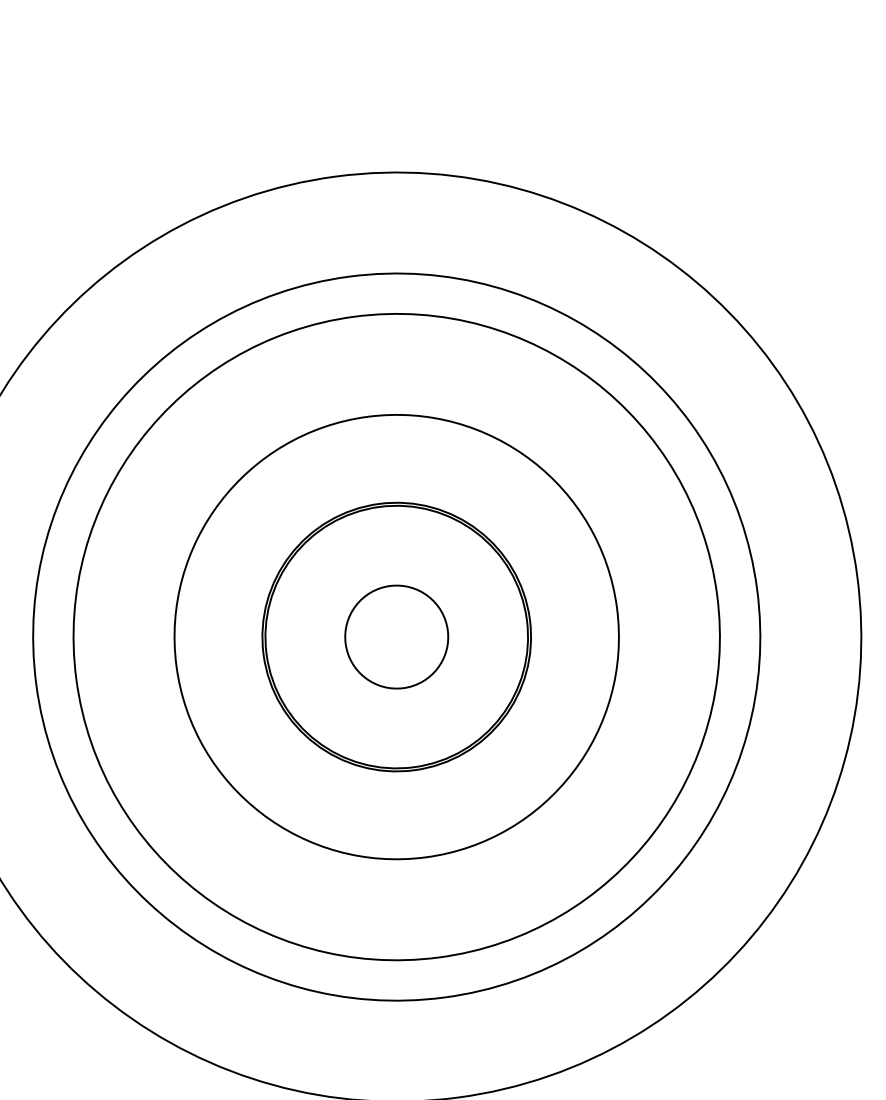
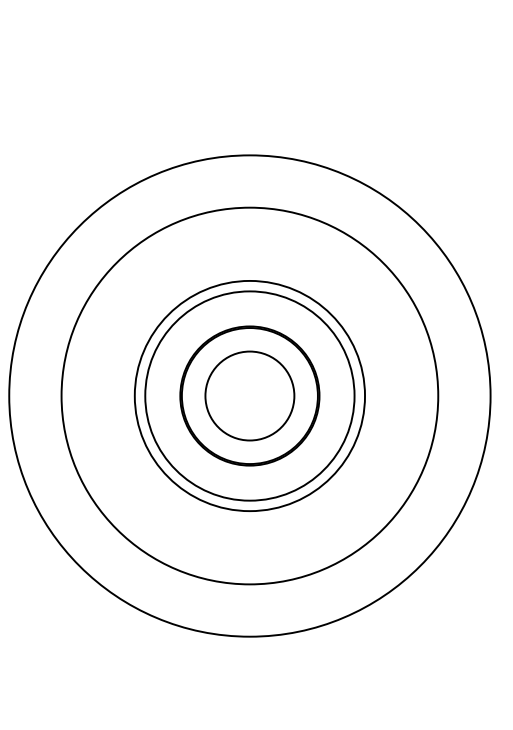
circle: (395, 636) -> (249, 395), size x0.62
circle: (395, 636) -> (249, 395), size x1.67

